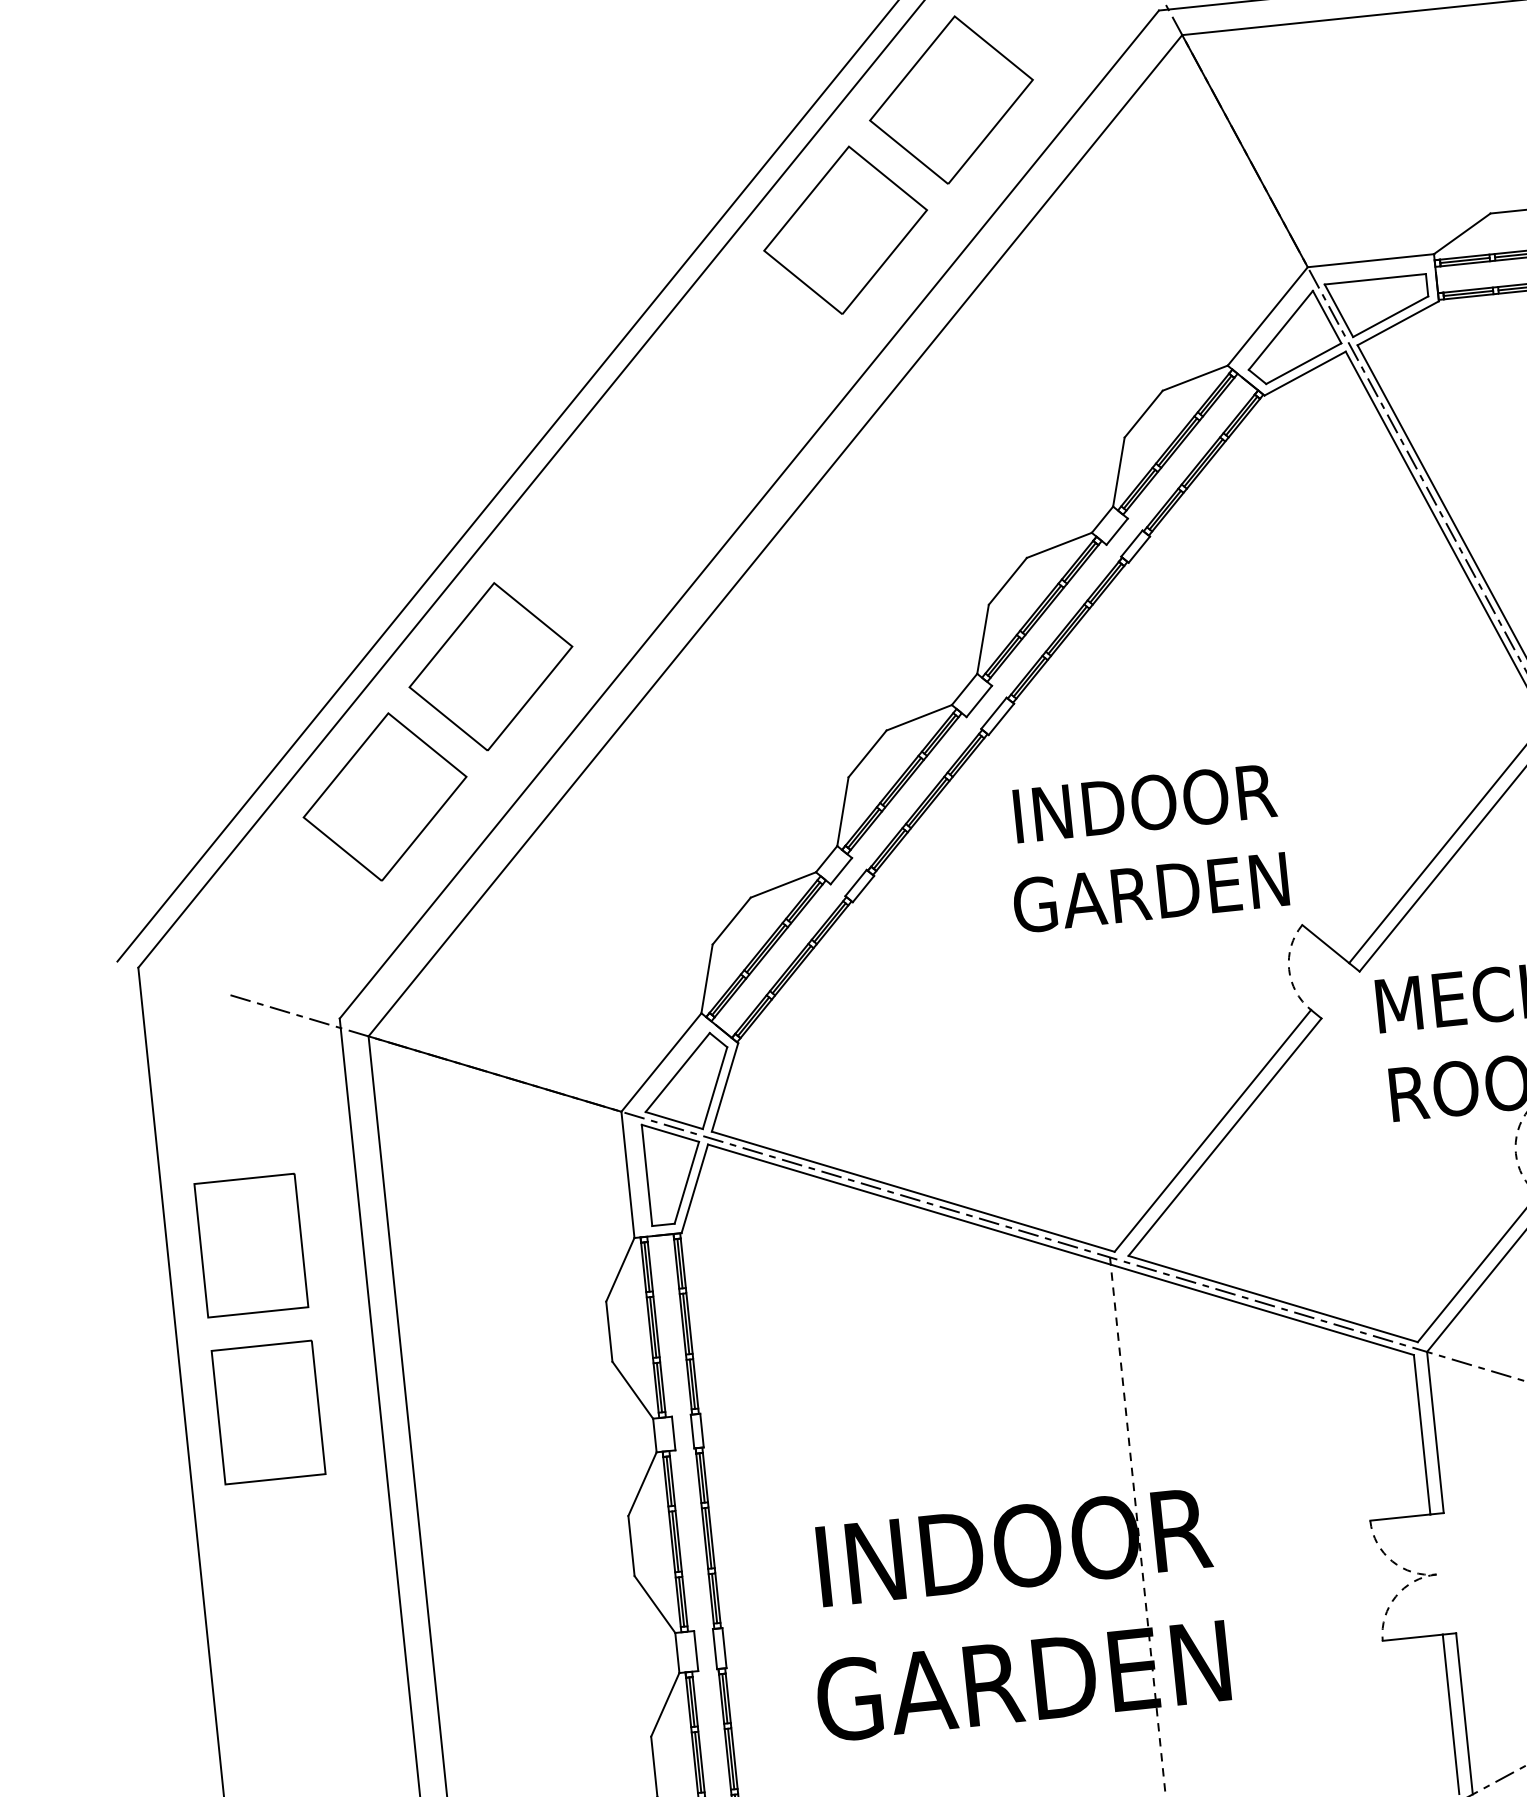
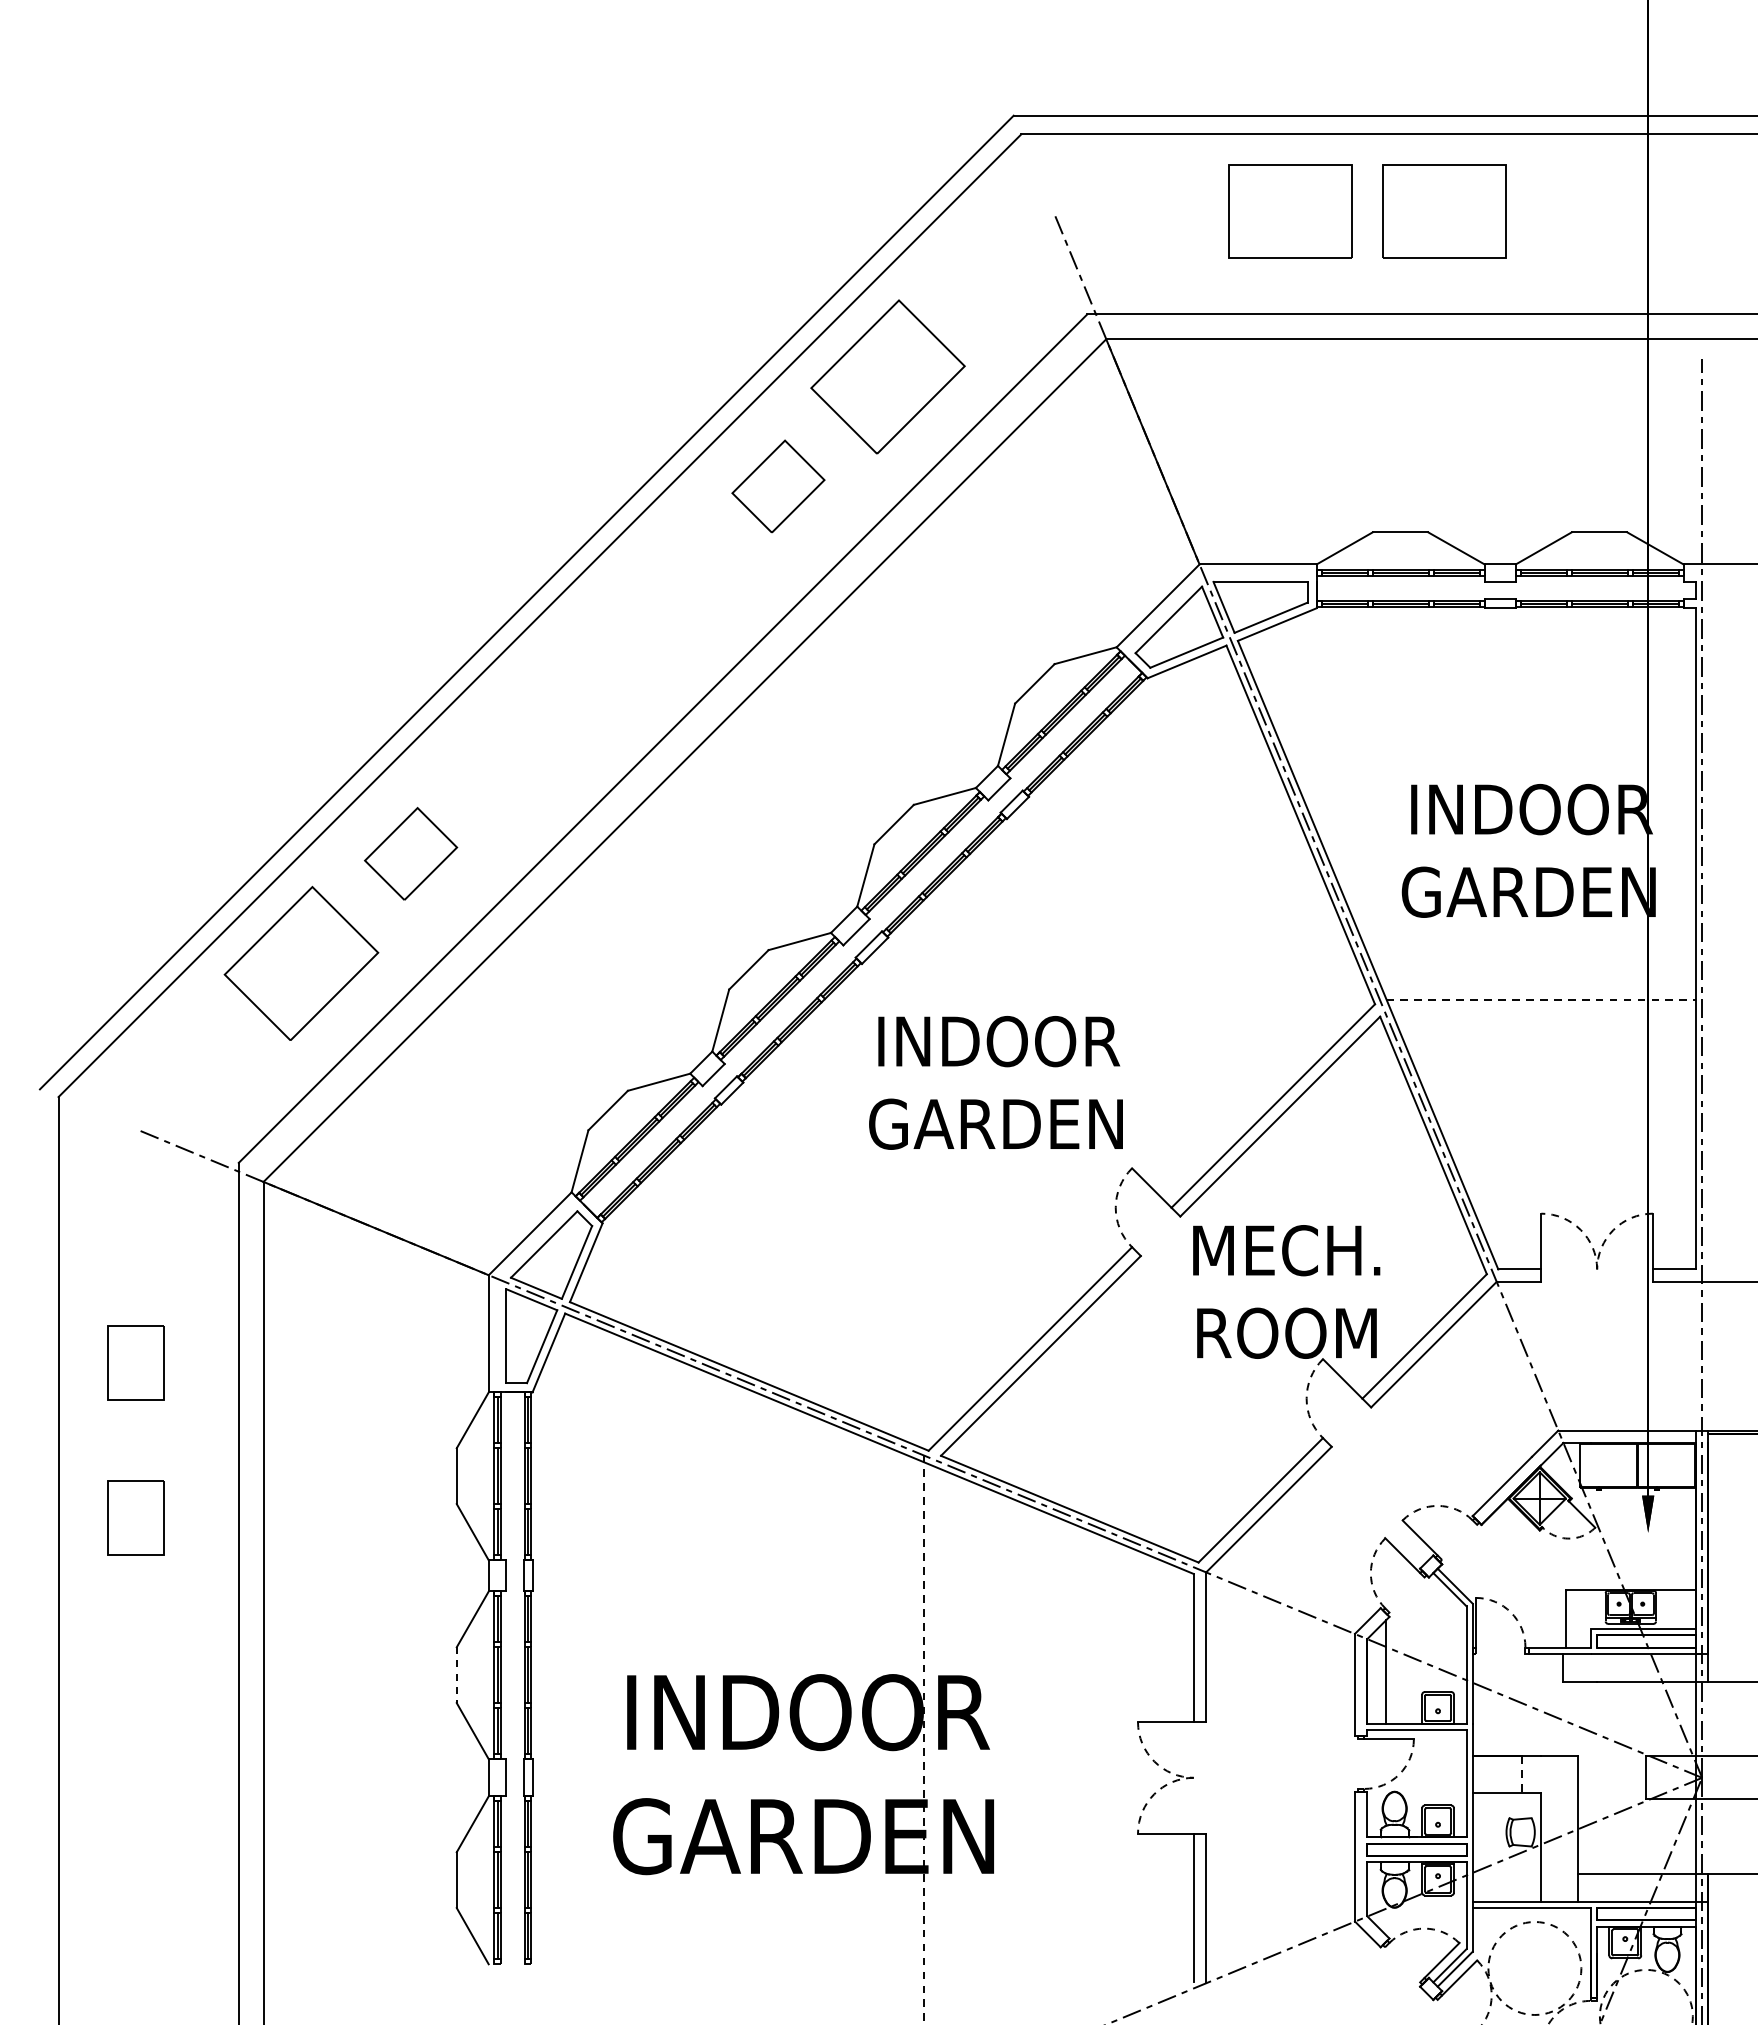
part: (845, 230) -> (778, 486), size x0.6
part: (490, 666) -> (410, 853), size x0.6
part: (251, 1244) -> (136, 1362), size x0.6
part: (269, 1411) -> (136, 1517), size x0.6
line: (631, 1546) -> (456, 1675), solid -> dashed

